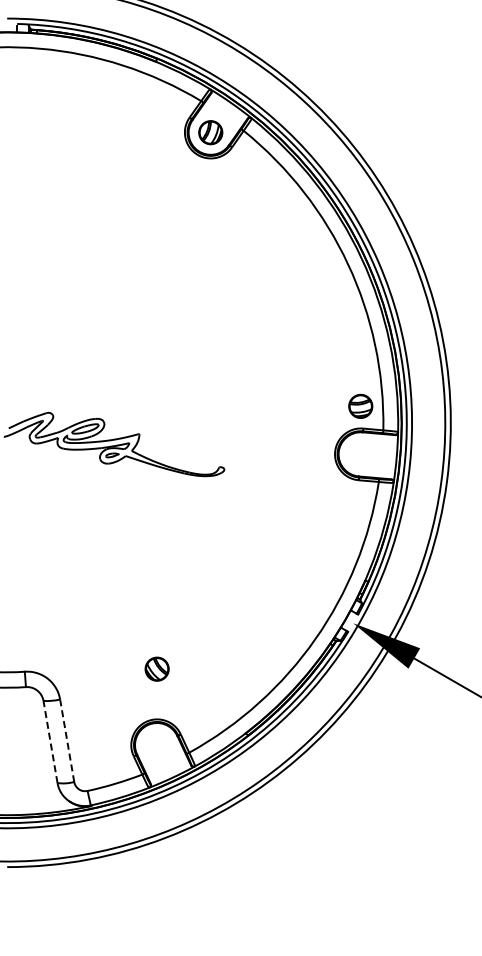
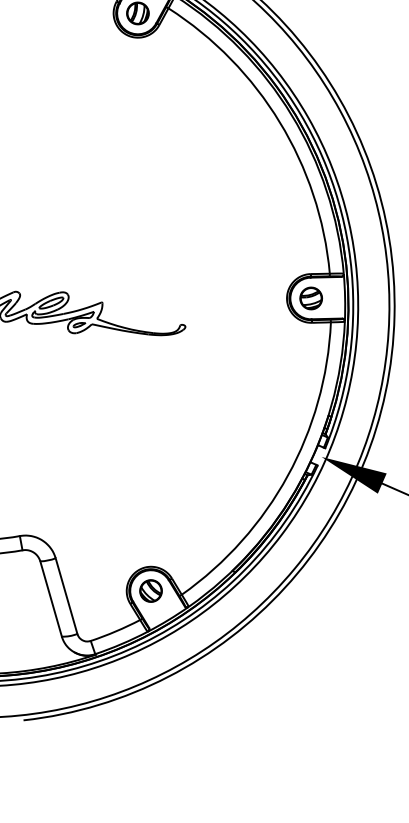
part: (360, 405) -> (310, 297), moved
part: (156, 668) -> (150, 590), moved
line: (67, 740) -> (66, 595), dashed -> solid
line: (50, 741) -> (51, 598), dashed -> solid

